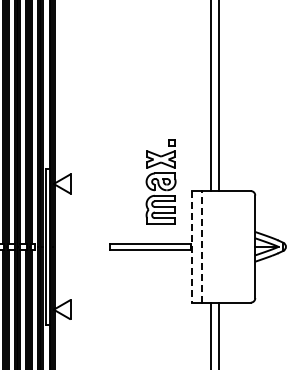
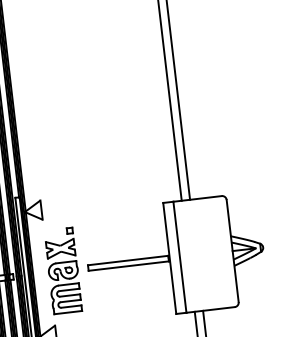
part: (160, 181) -> (62, 270), moved
line: (192, 246) -> (170, 258), dashed -> solid
line: (202, 246) -> (180, 256), dashed -> solid

